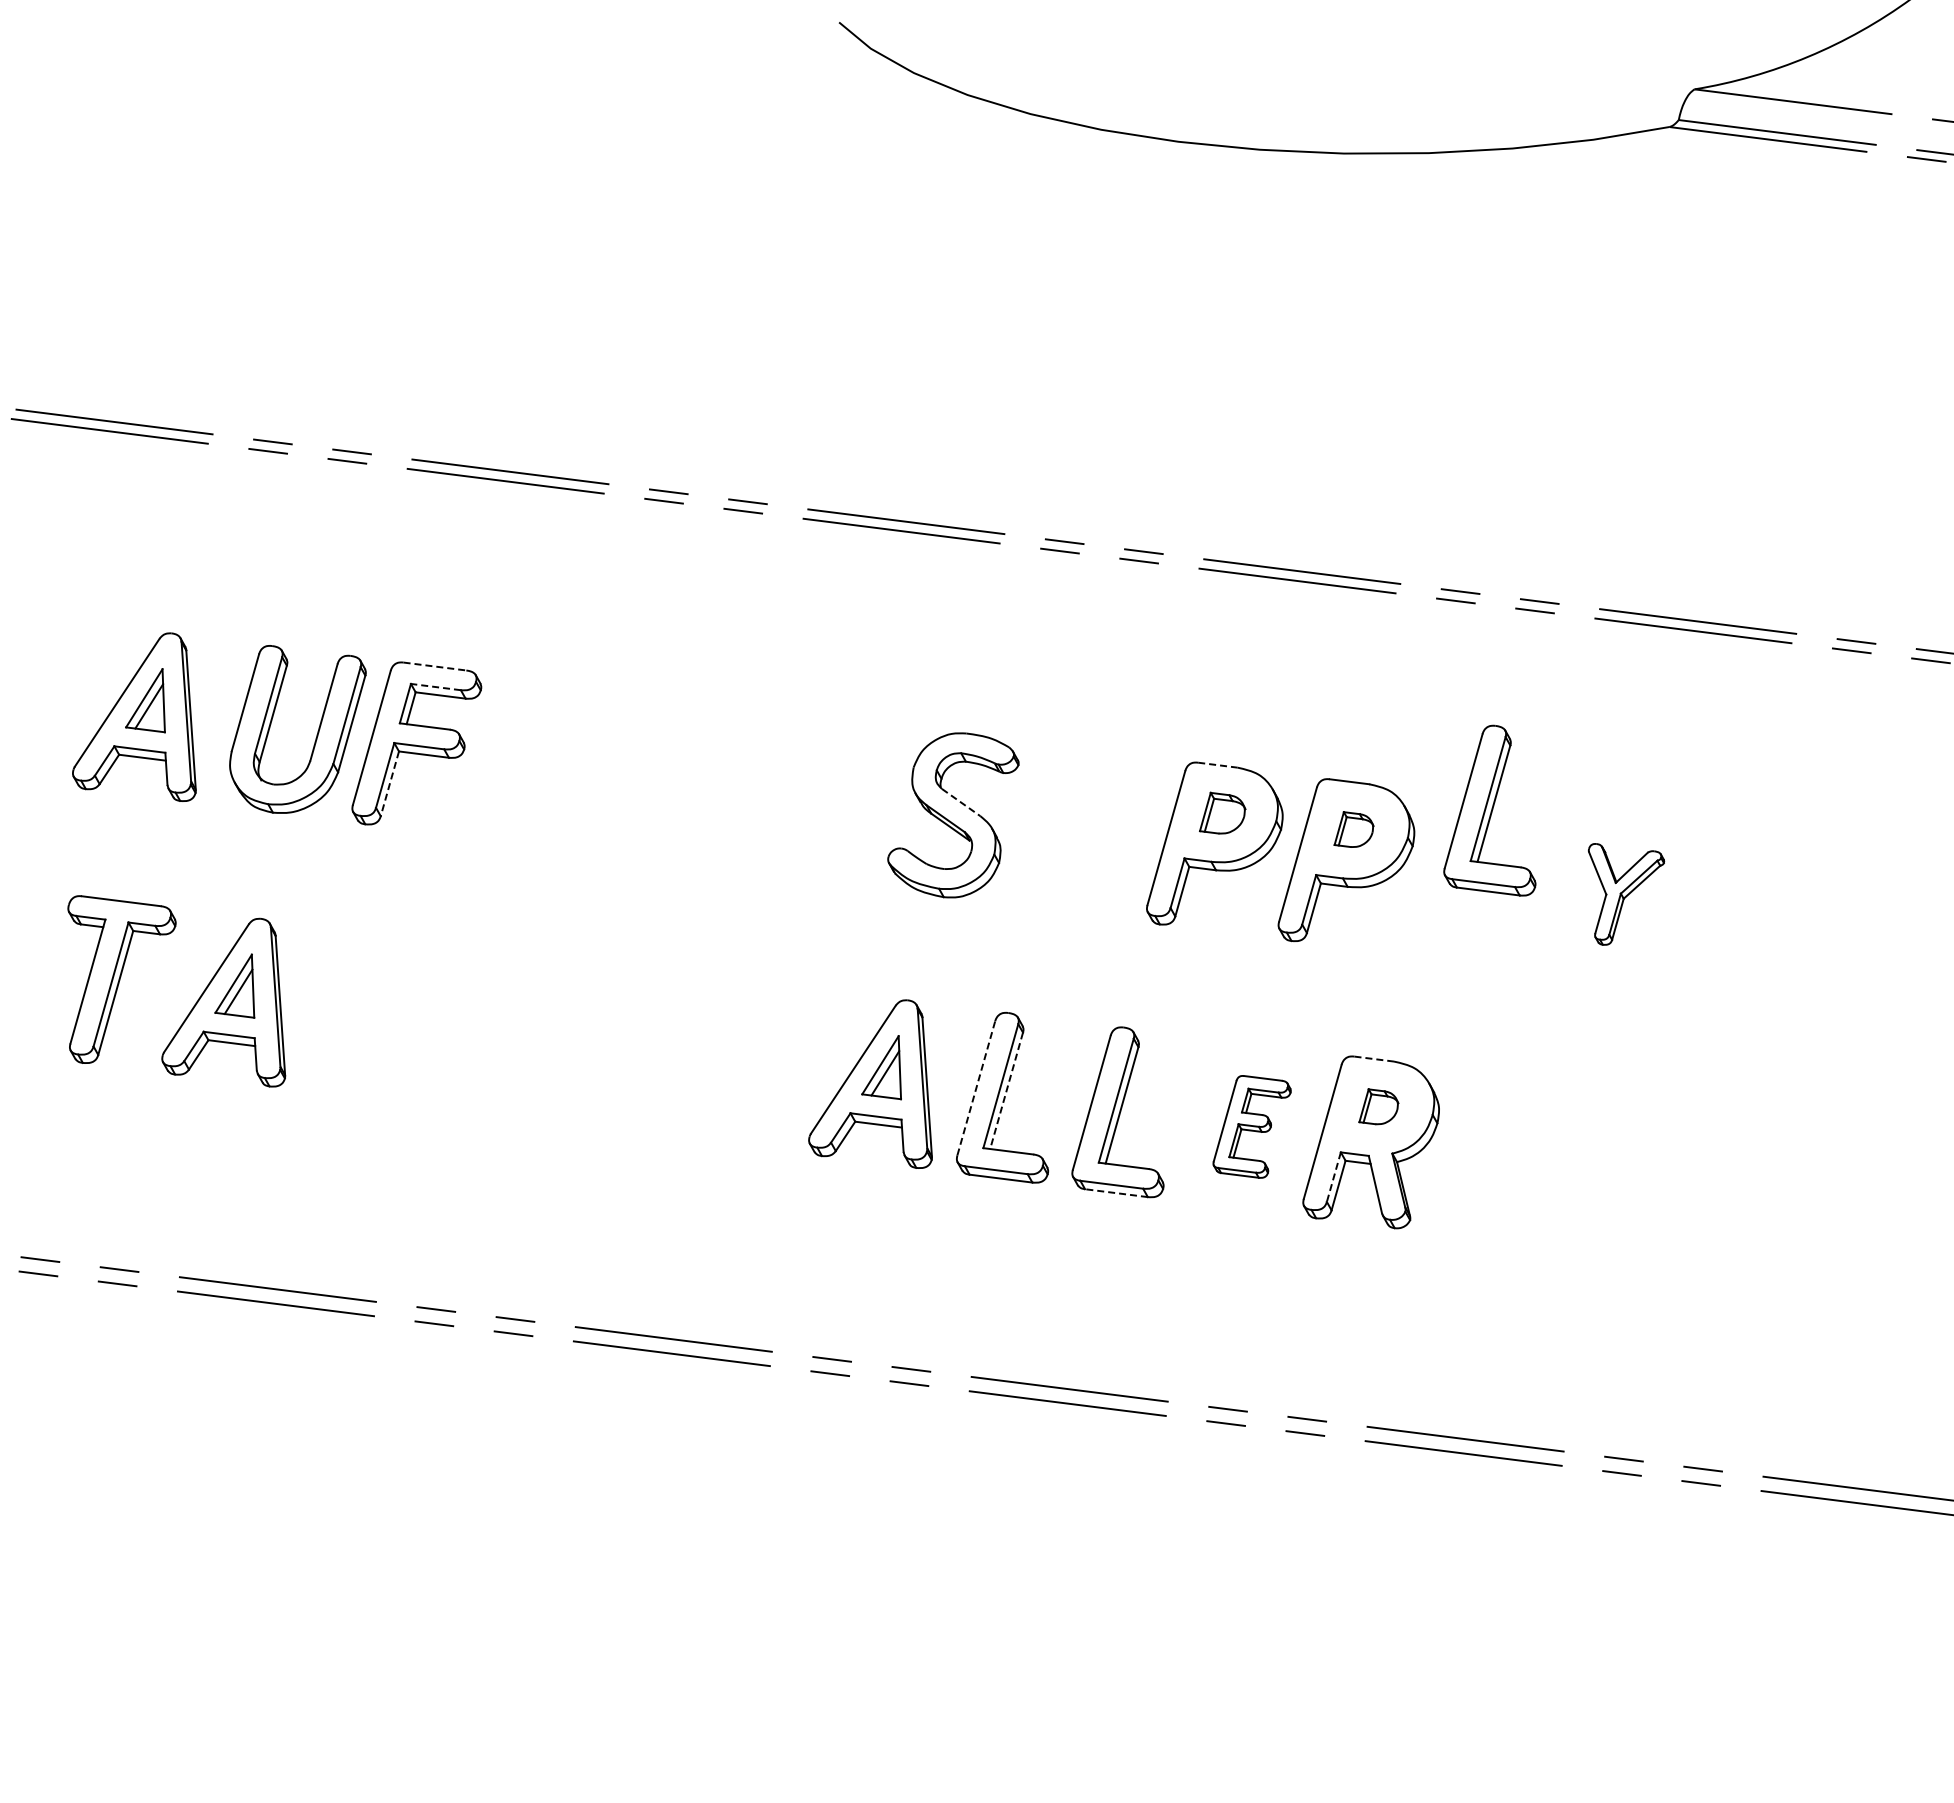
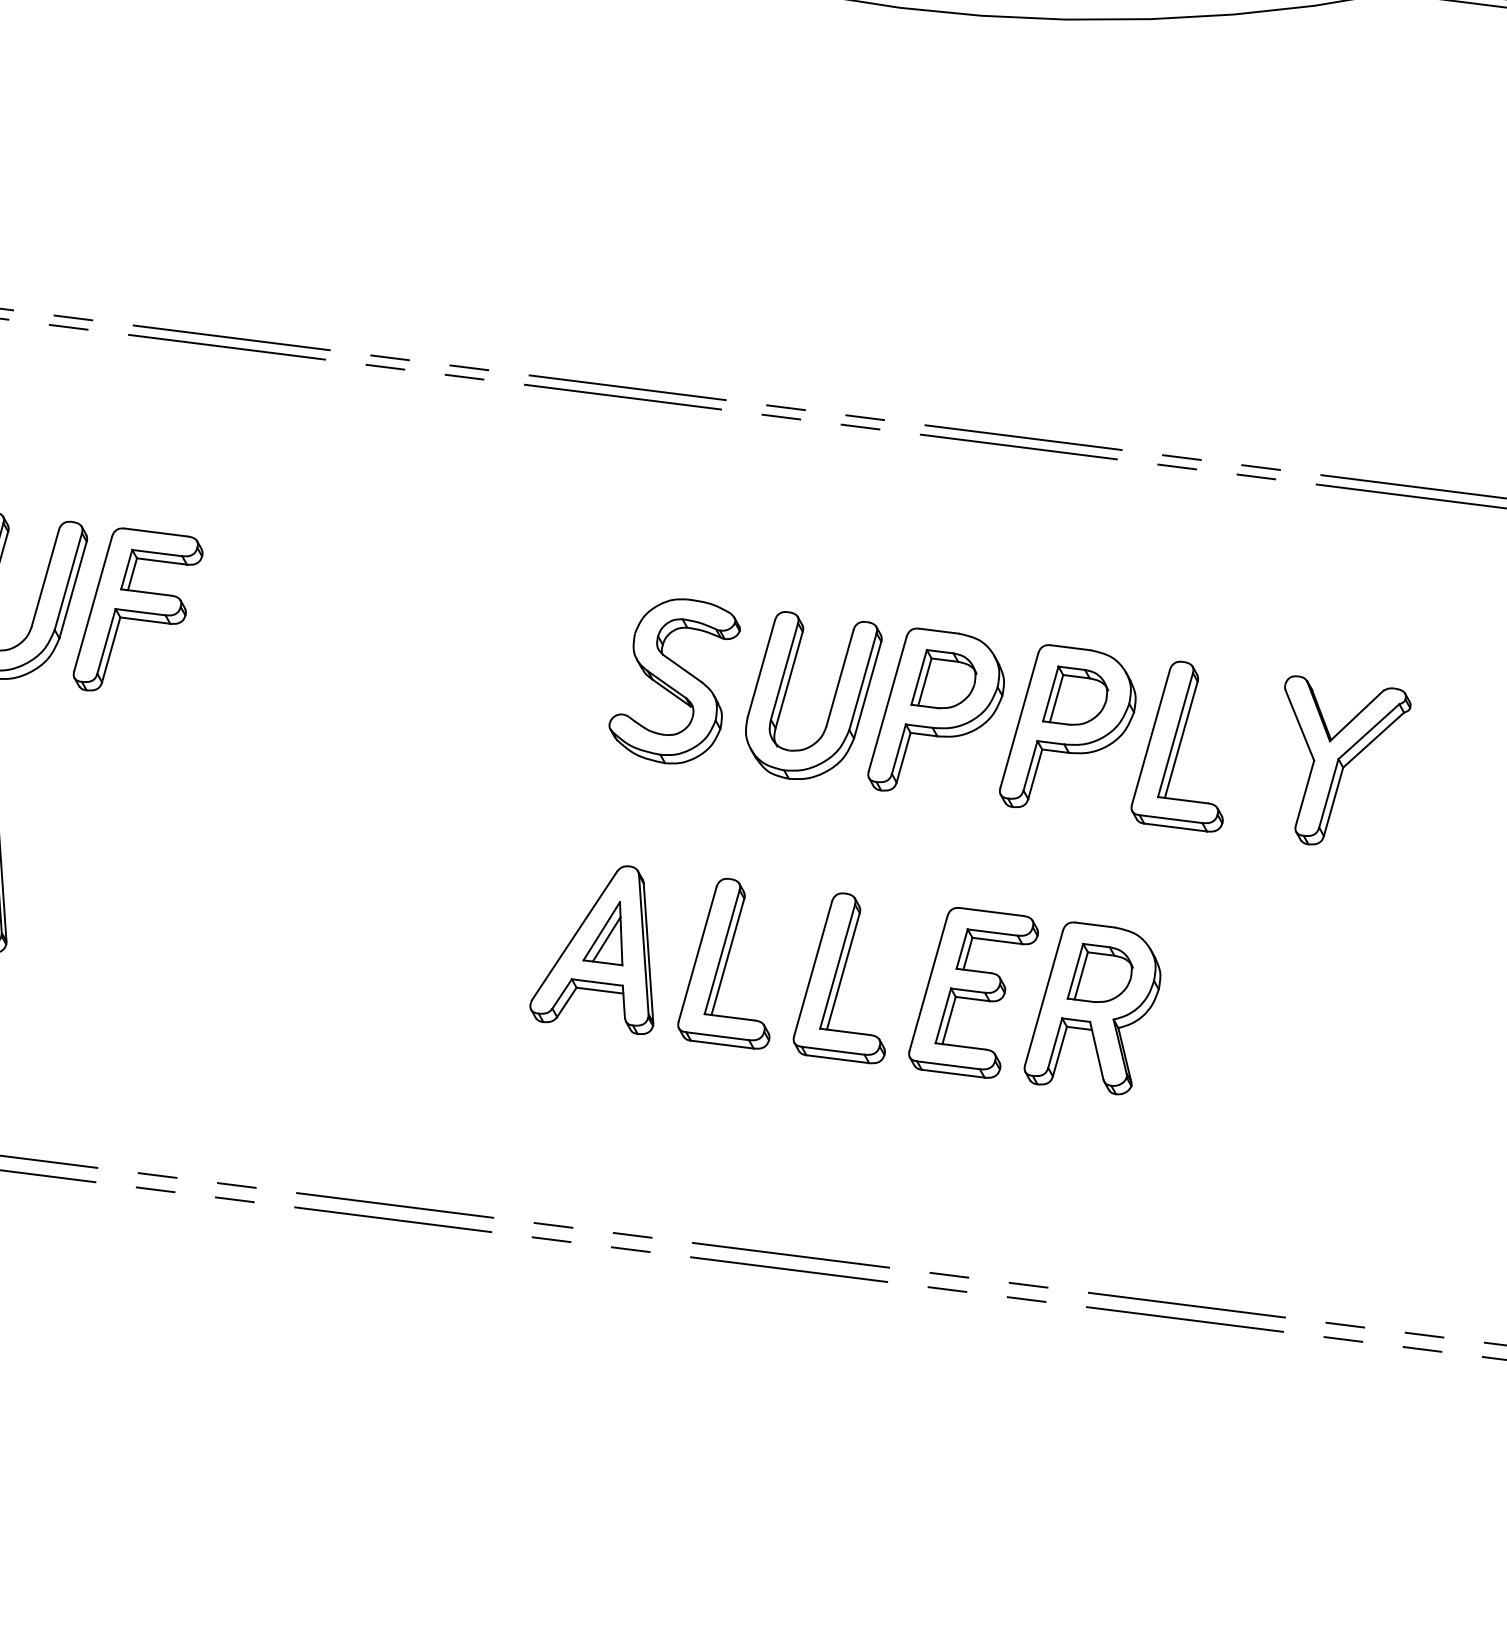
line: (434, 666) -> (155, 532), dashed -> solid
line: (435, 687) -> (156, 553), dashed -> solid
line: (1217, 765) -> (938, 631), dashed -> solid
line: (389, 783) -> (110, 649), dashed -> solid
line: (961, 802) -> (682, 668), dashed -> solid
part: (1489, 810) -> (1176, 746), moved
part: (1222, 813) -> (943, 679), size x1.43
part: (1353, 829) -> (1074, 695), size x1.67
part: (1110, 836) -> (831, 702), added
part: (1626, 894) -> (1347, 760), size x1.67
line: (1374, 1059) -> (1095, 925), dashed -> solid
line: (976, 1088) -> (697, 954), dashed -> solid
line: (1006, 1091) -> (727, 957), dashed -> solid
part: (1378, 1106) -> (1099, 972), size x1.67
part: (1251, 1126) -> (972, 992), size x1.67
line: (1333, 1177) -> (1054, 1043), dashed -> solid
line: (1116, 1193) -> (837, 1059), dashed -> solid

